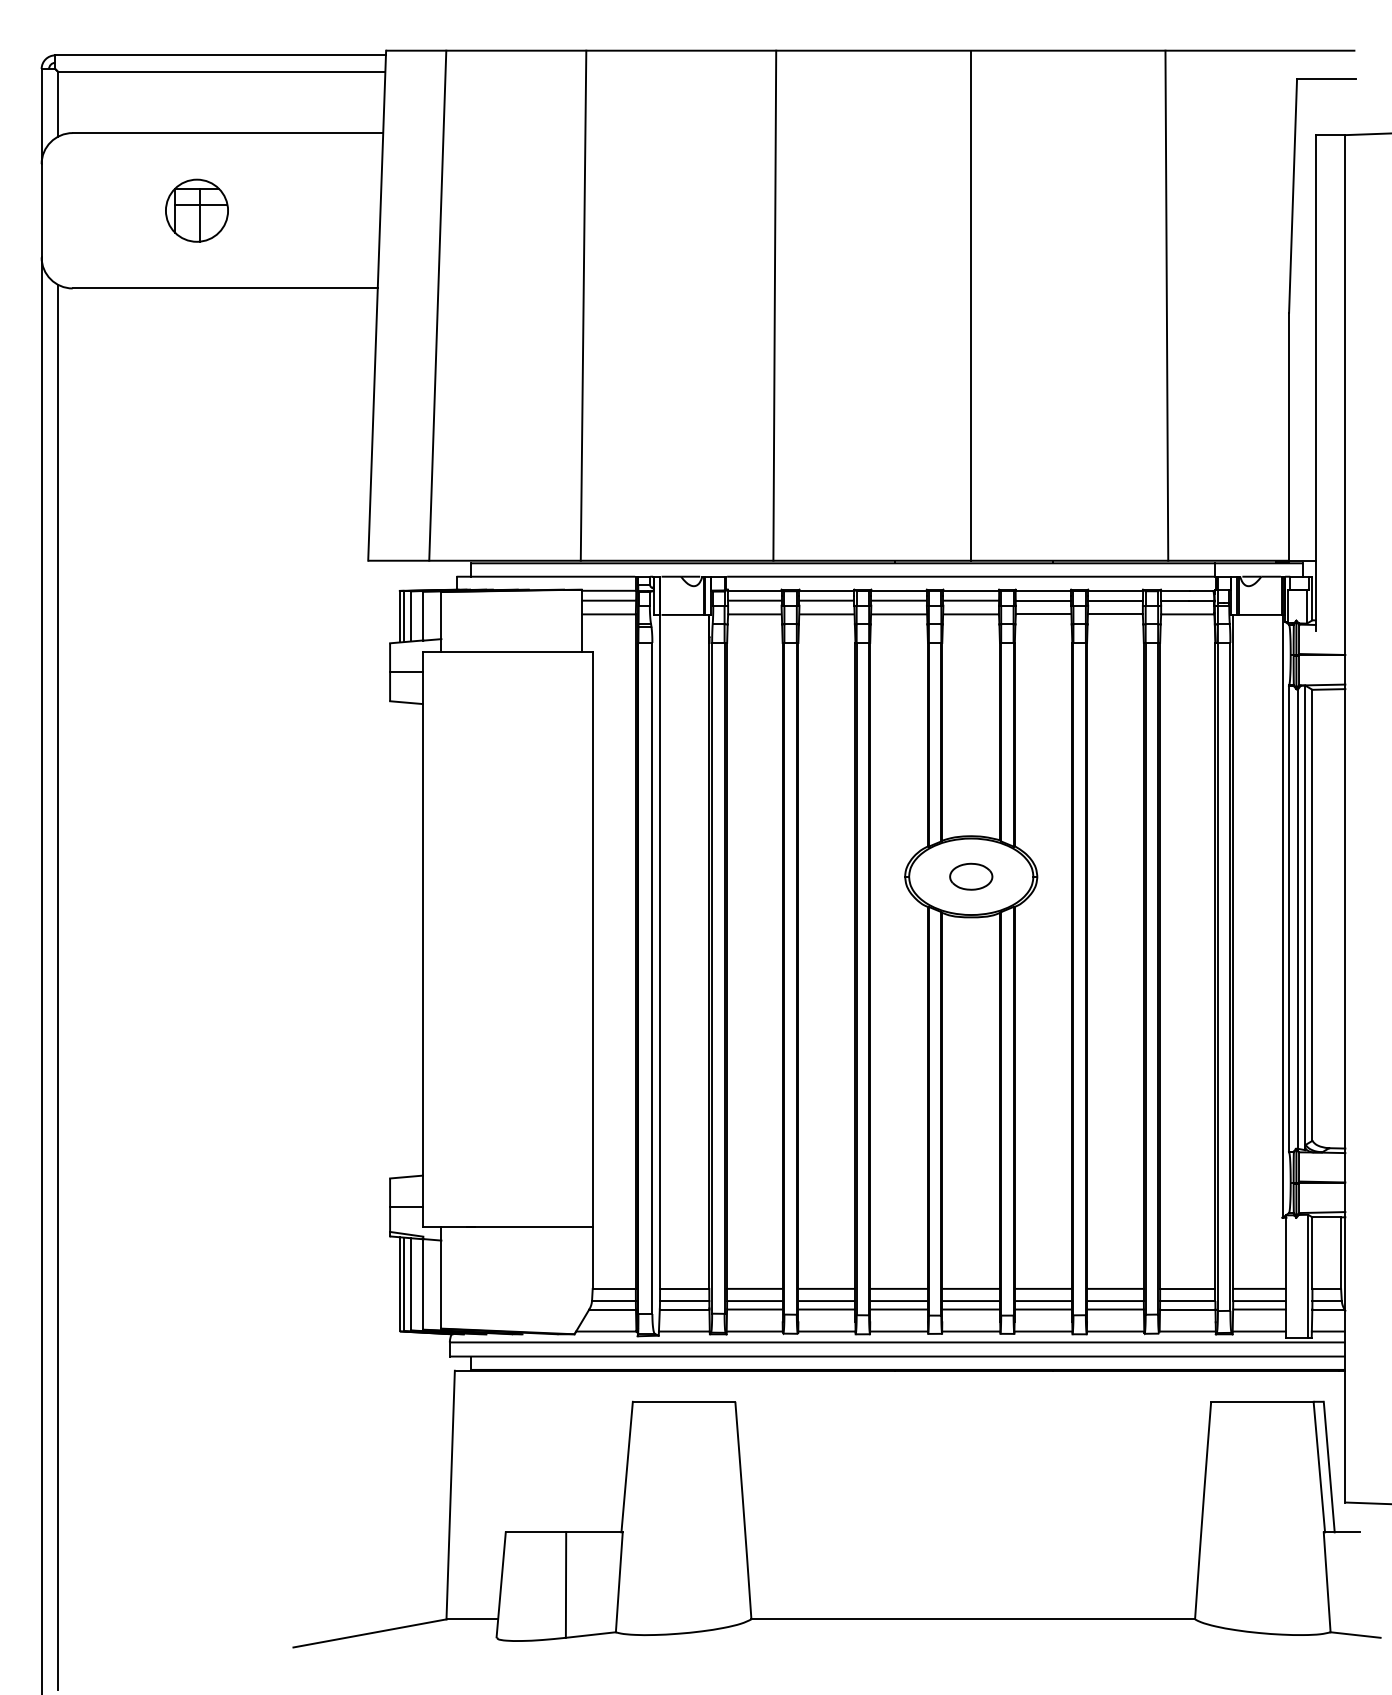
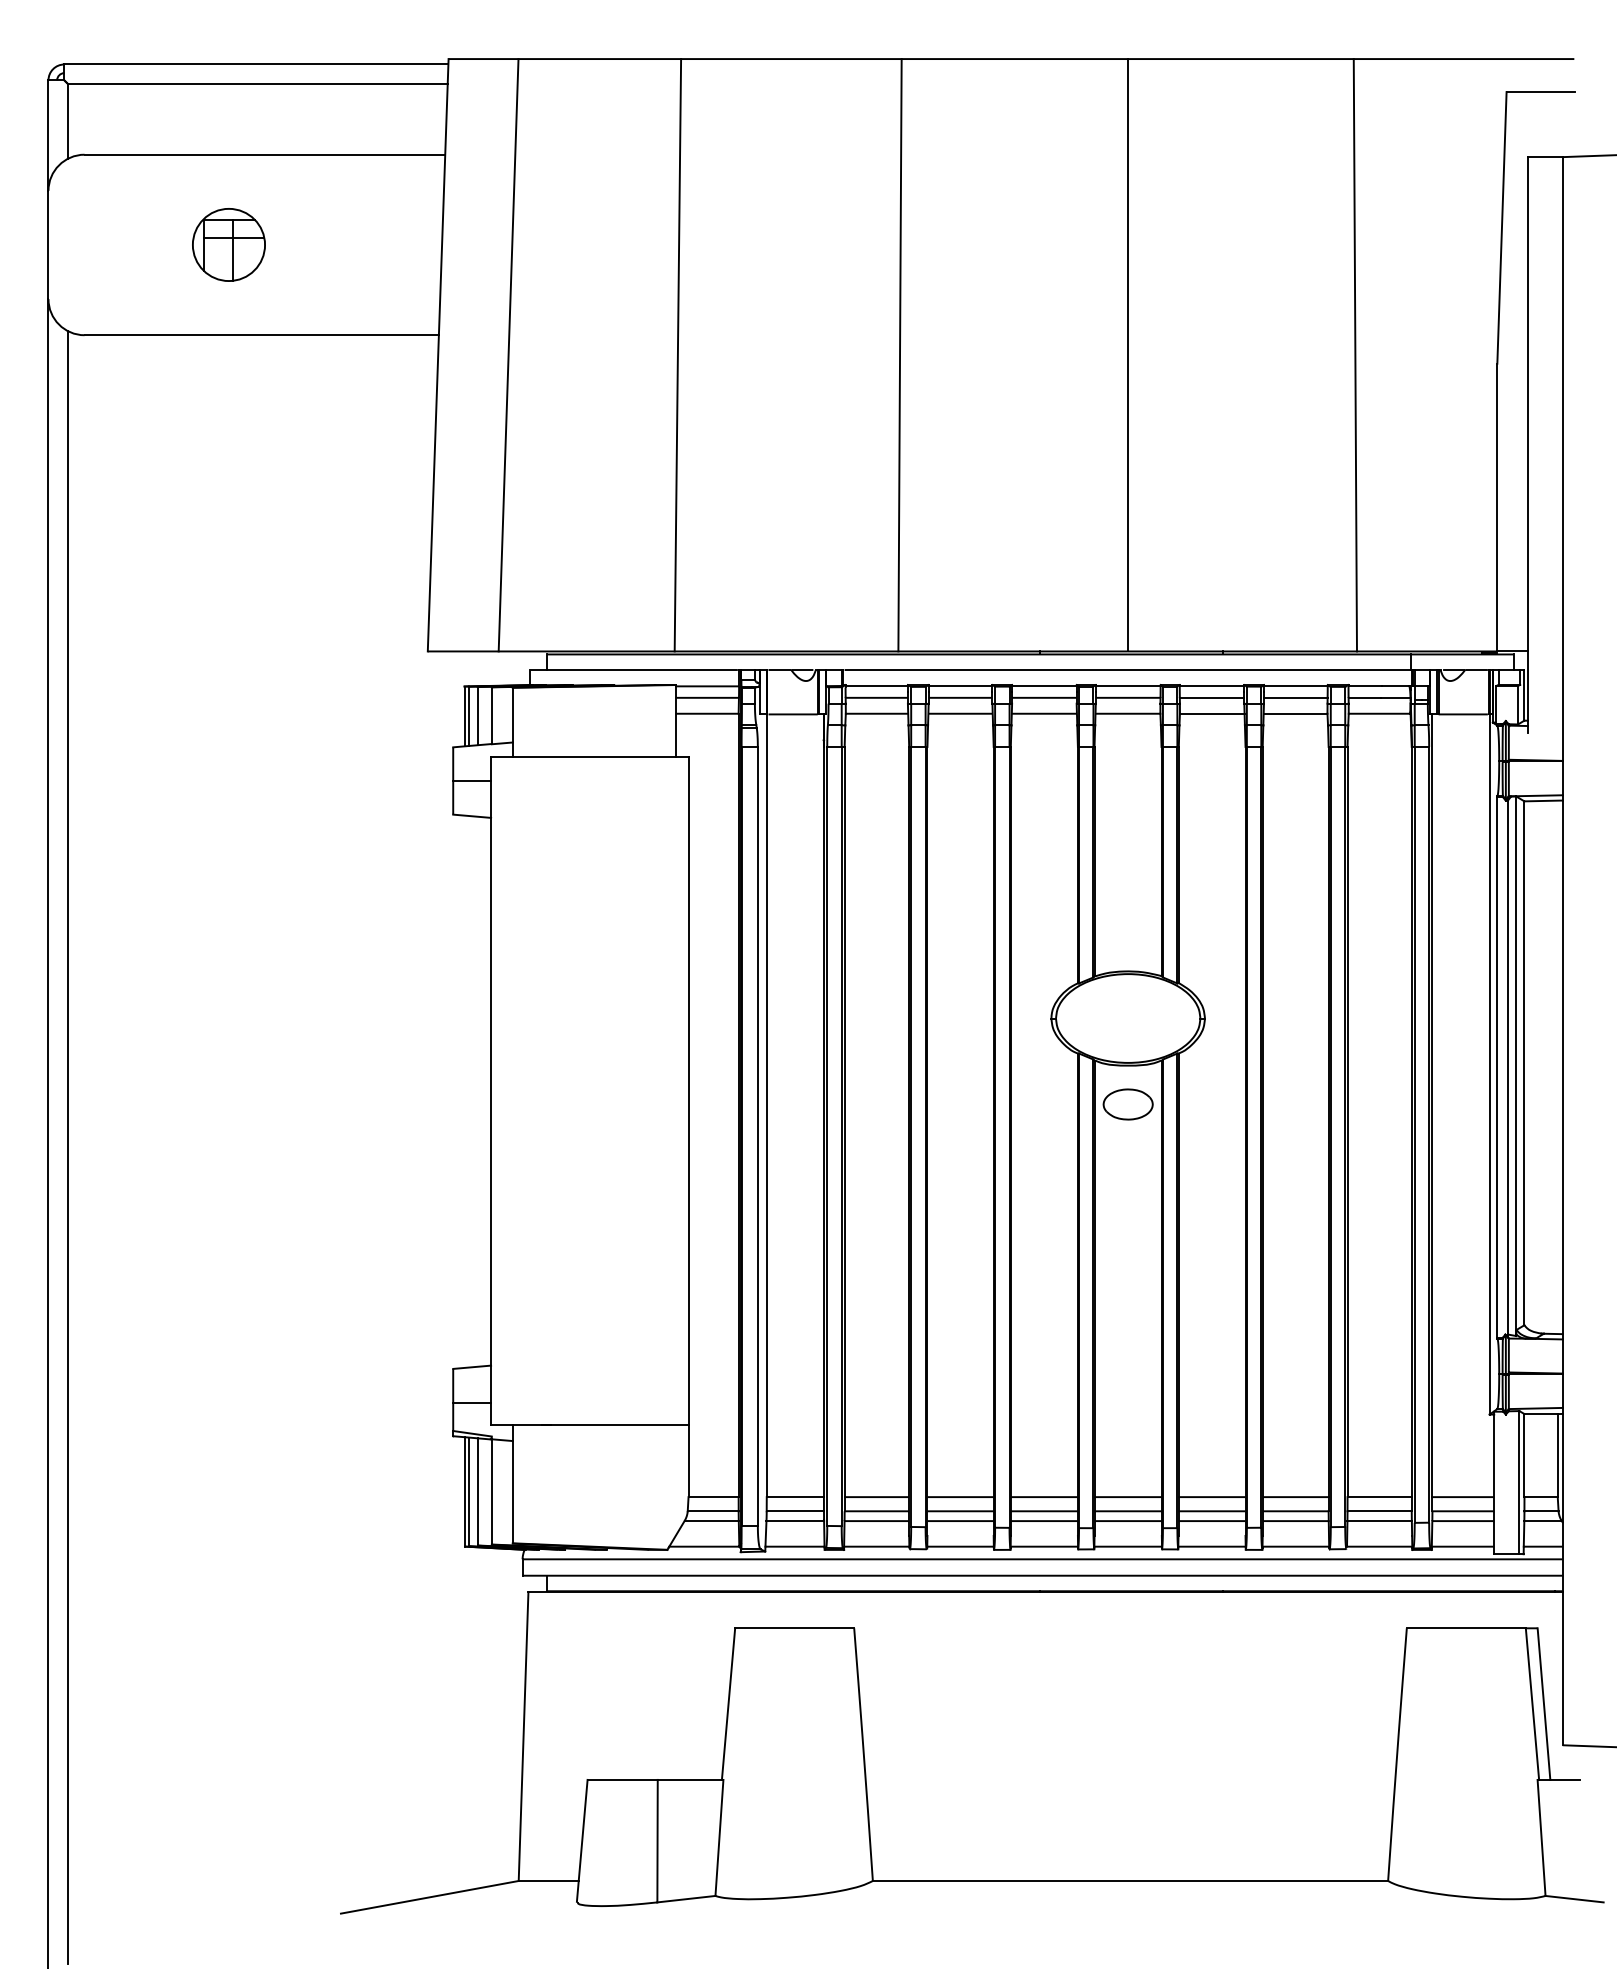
part: (970, 876) -> (1127, 1104), moved

